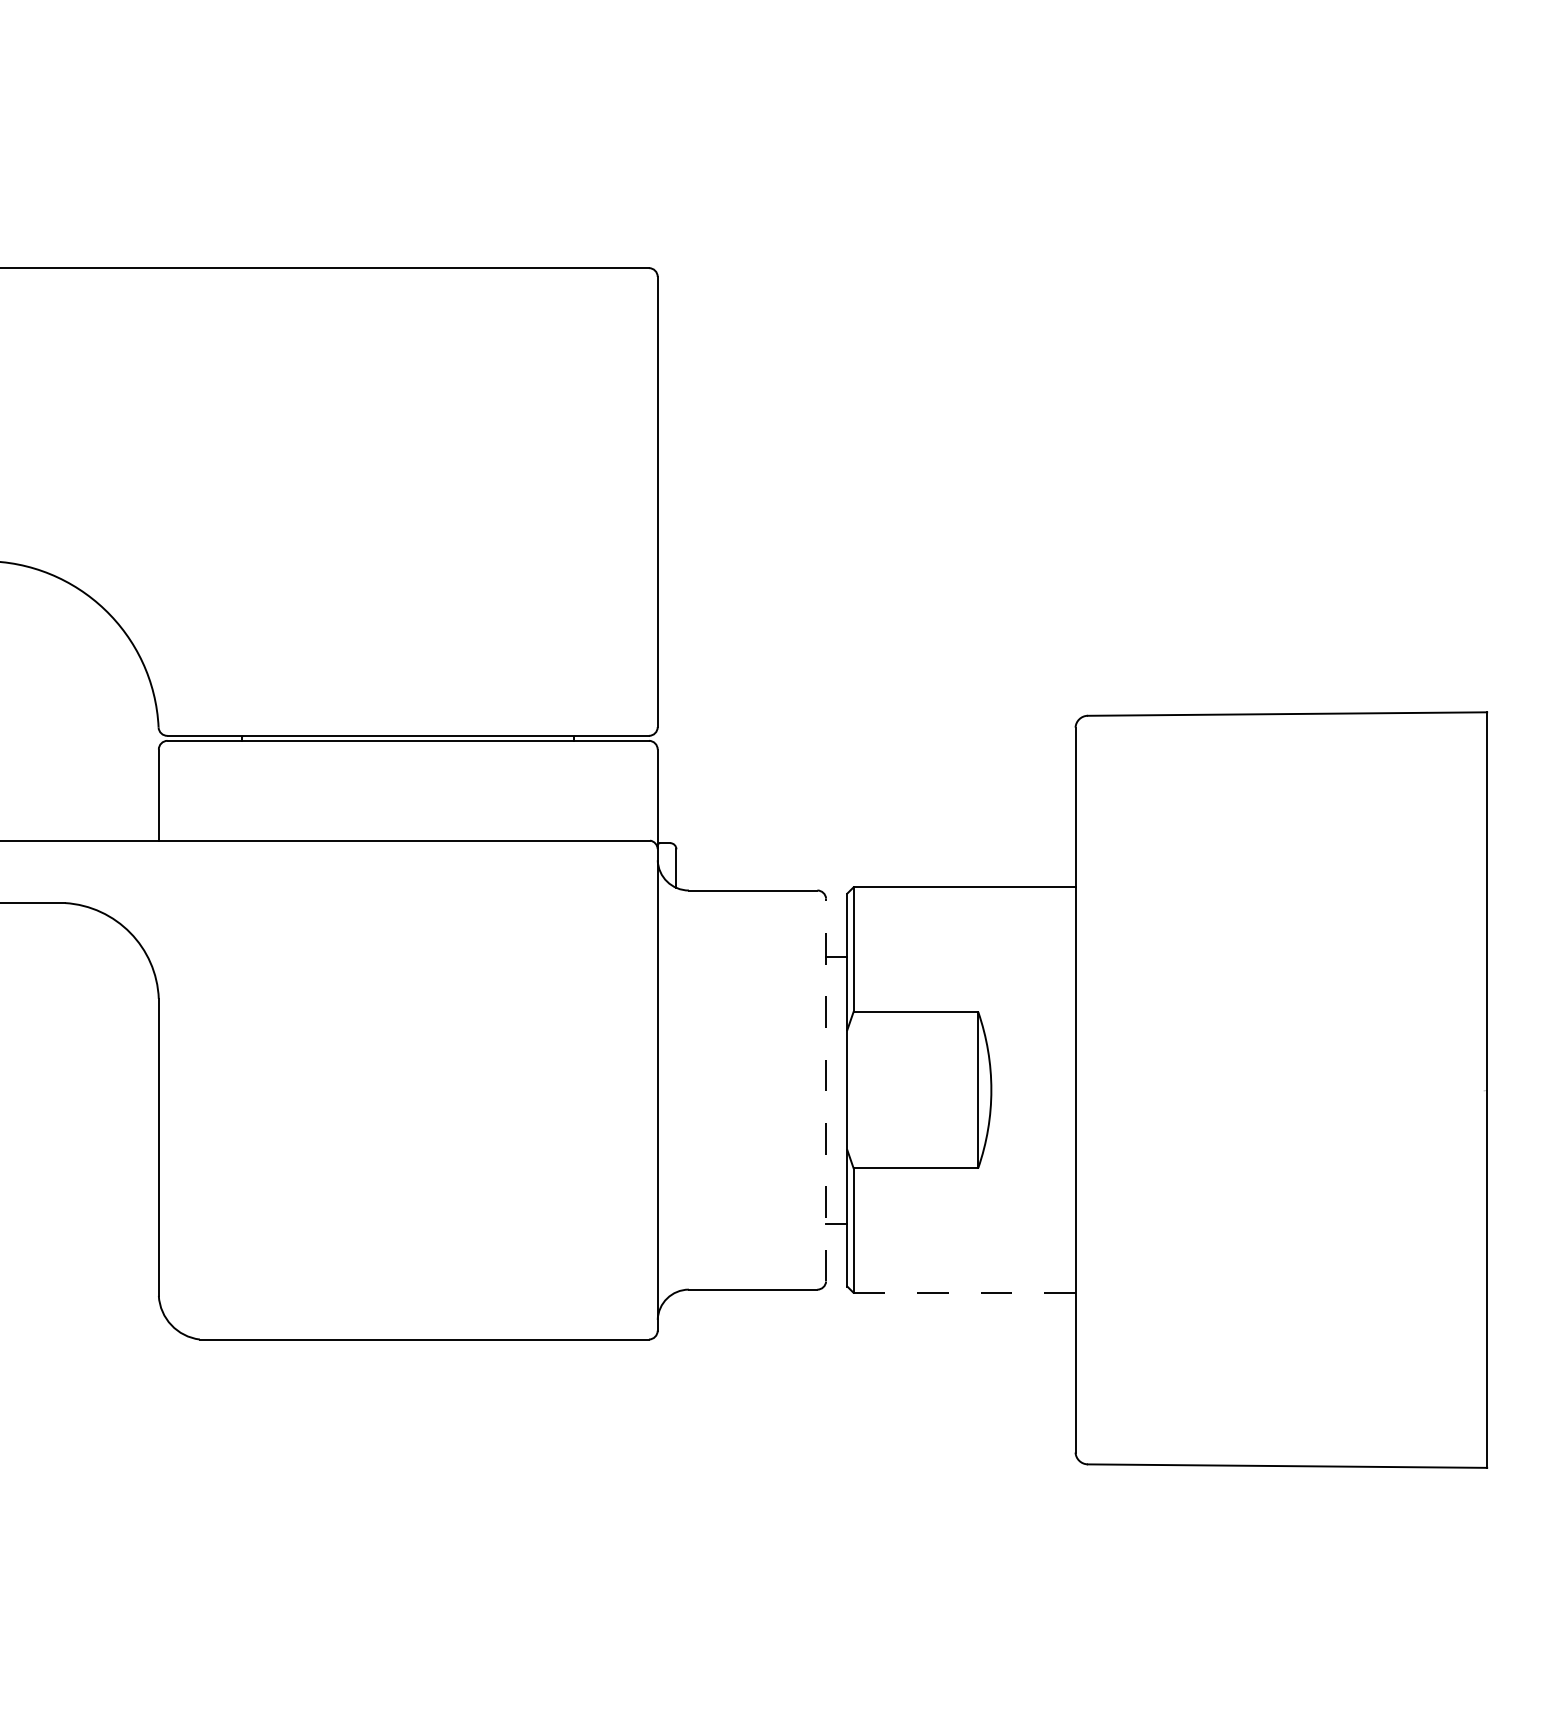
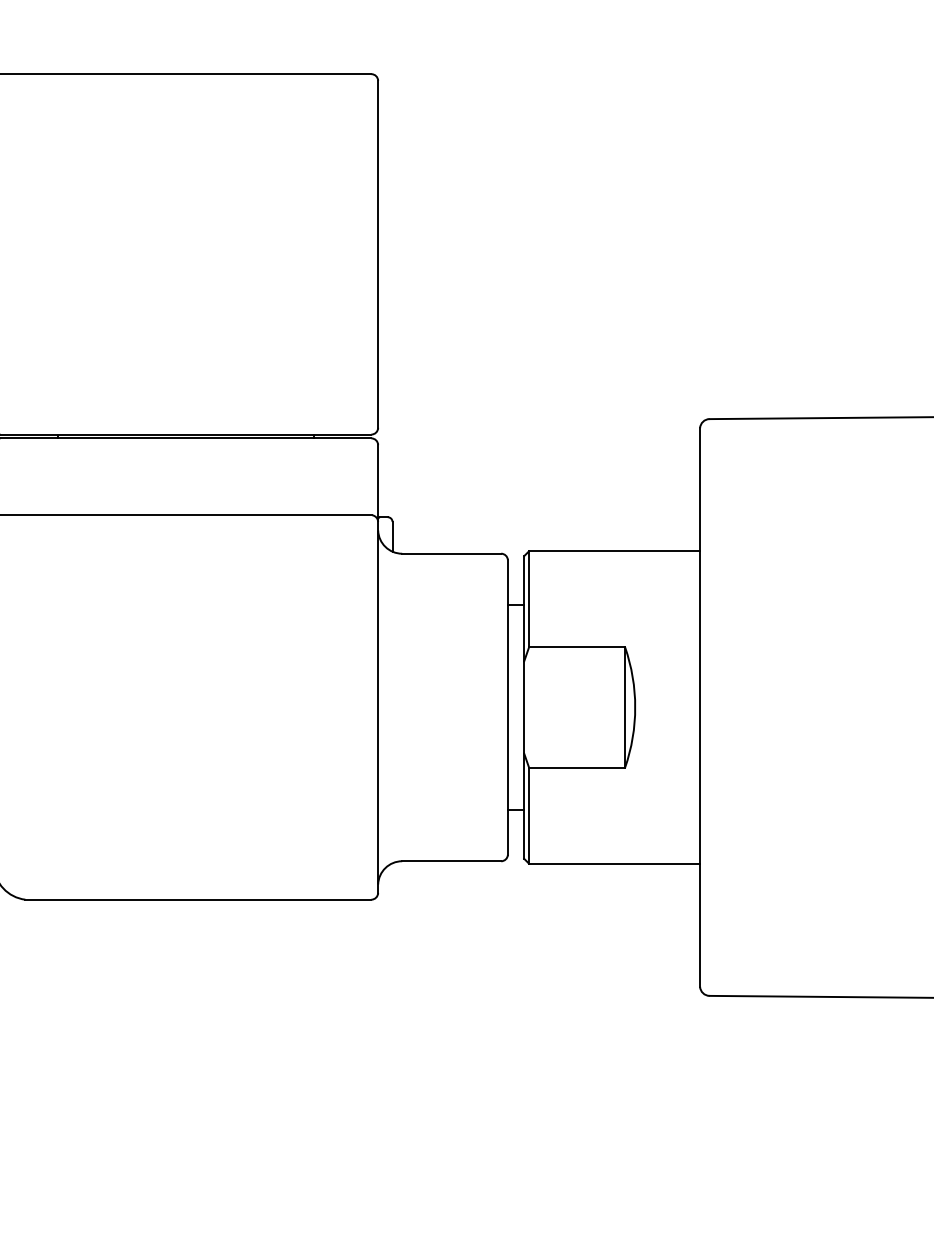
line: (826, 1089) -> (508, 707), dashed -> solid
line: (964, 1292) -> (614, 863), dashed -> solid

